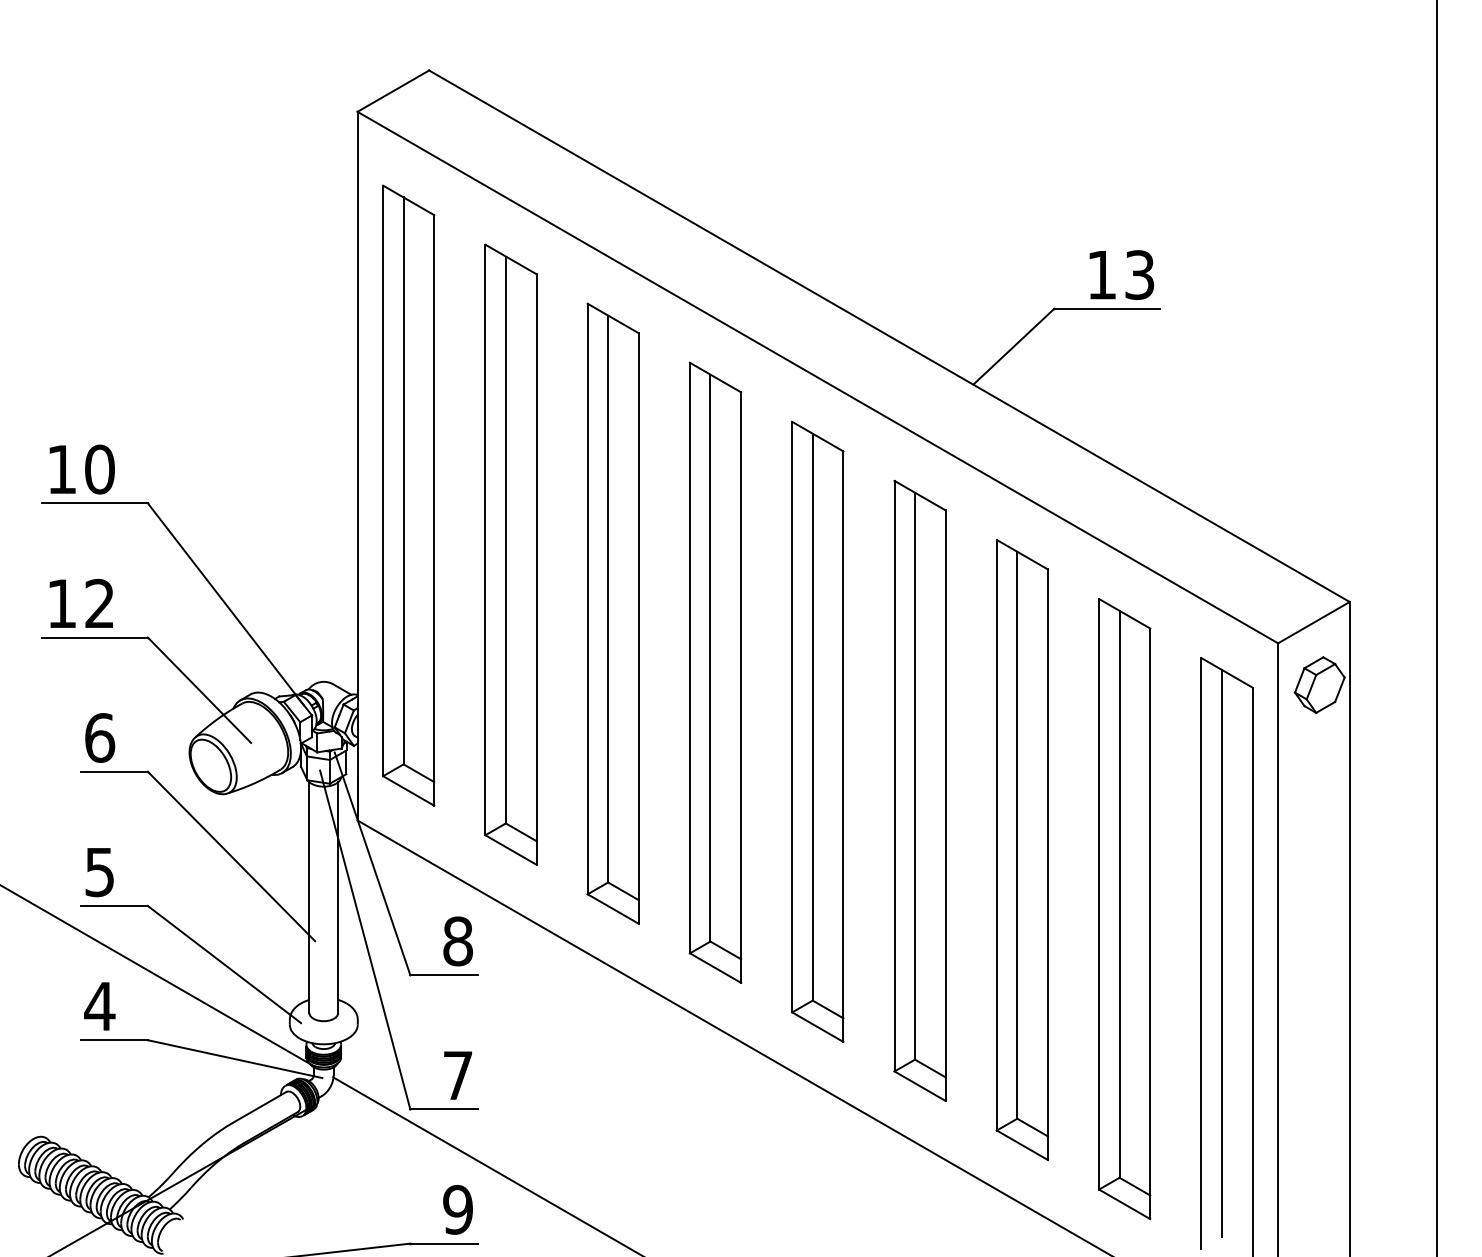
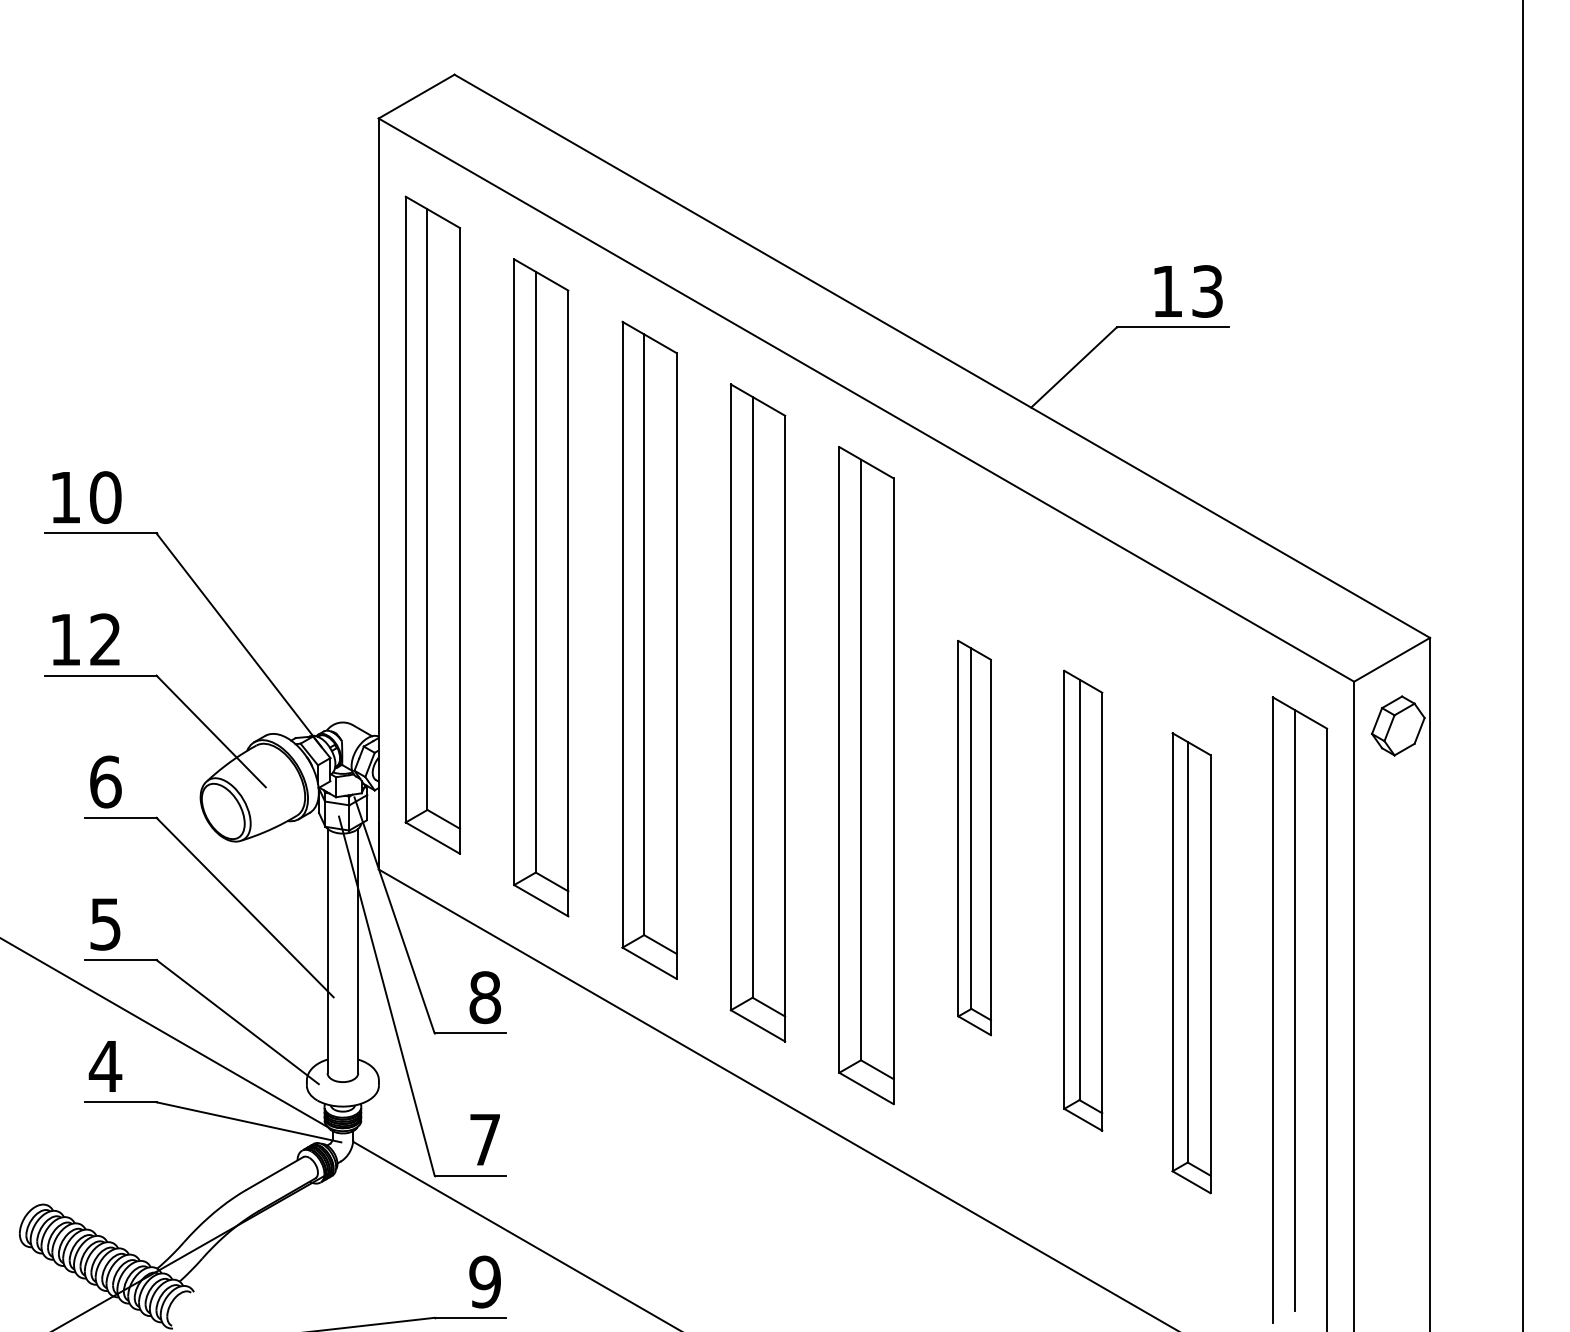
part: (919, 790) -> (974, 837), size x0.6
part: (1022, 849) -> (1083, 900), size x0.7
part: (1124, 908) -> (1191, 962), size x0.7

